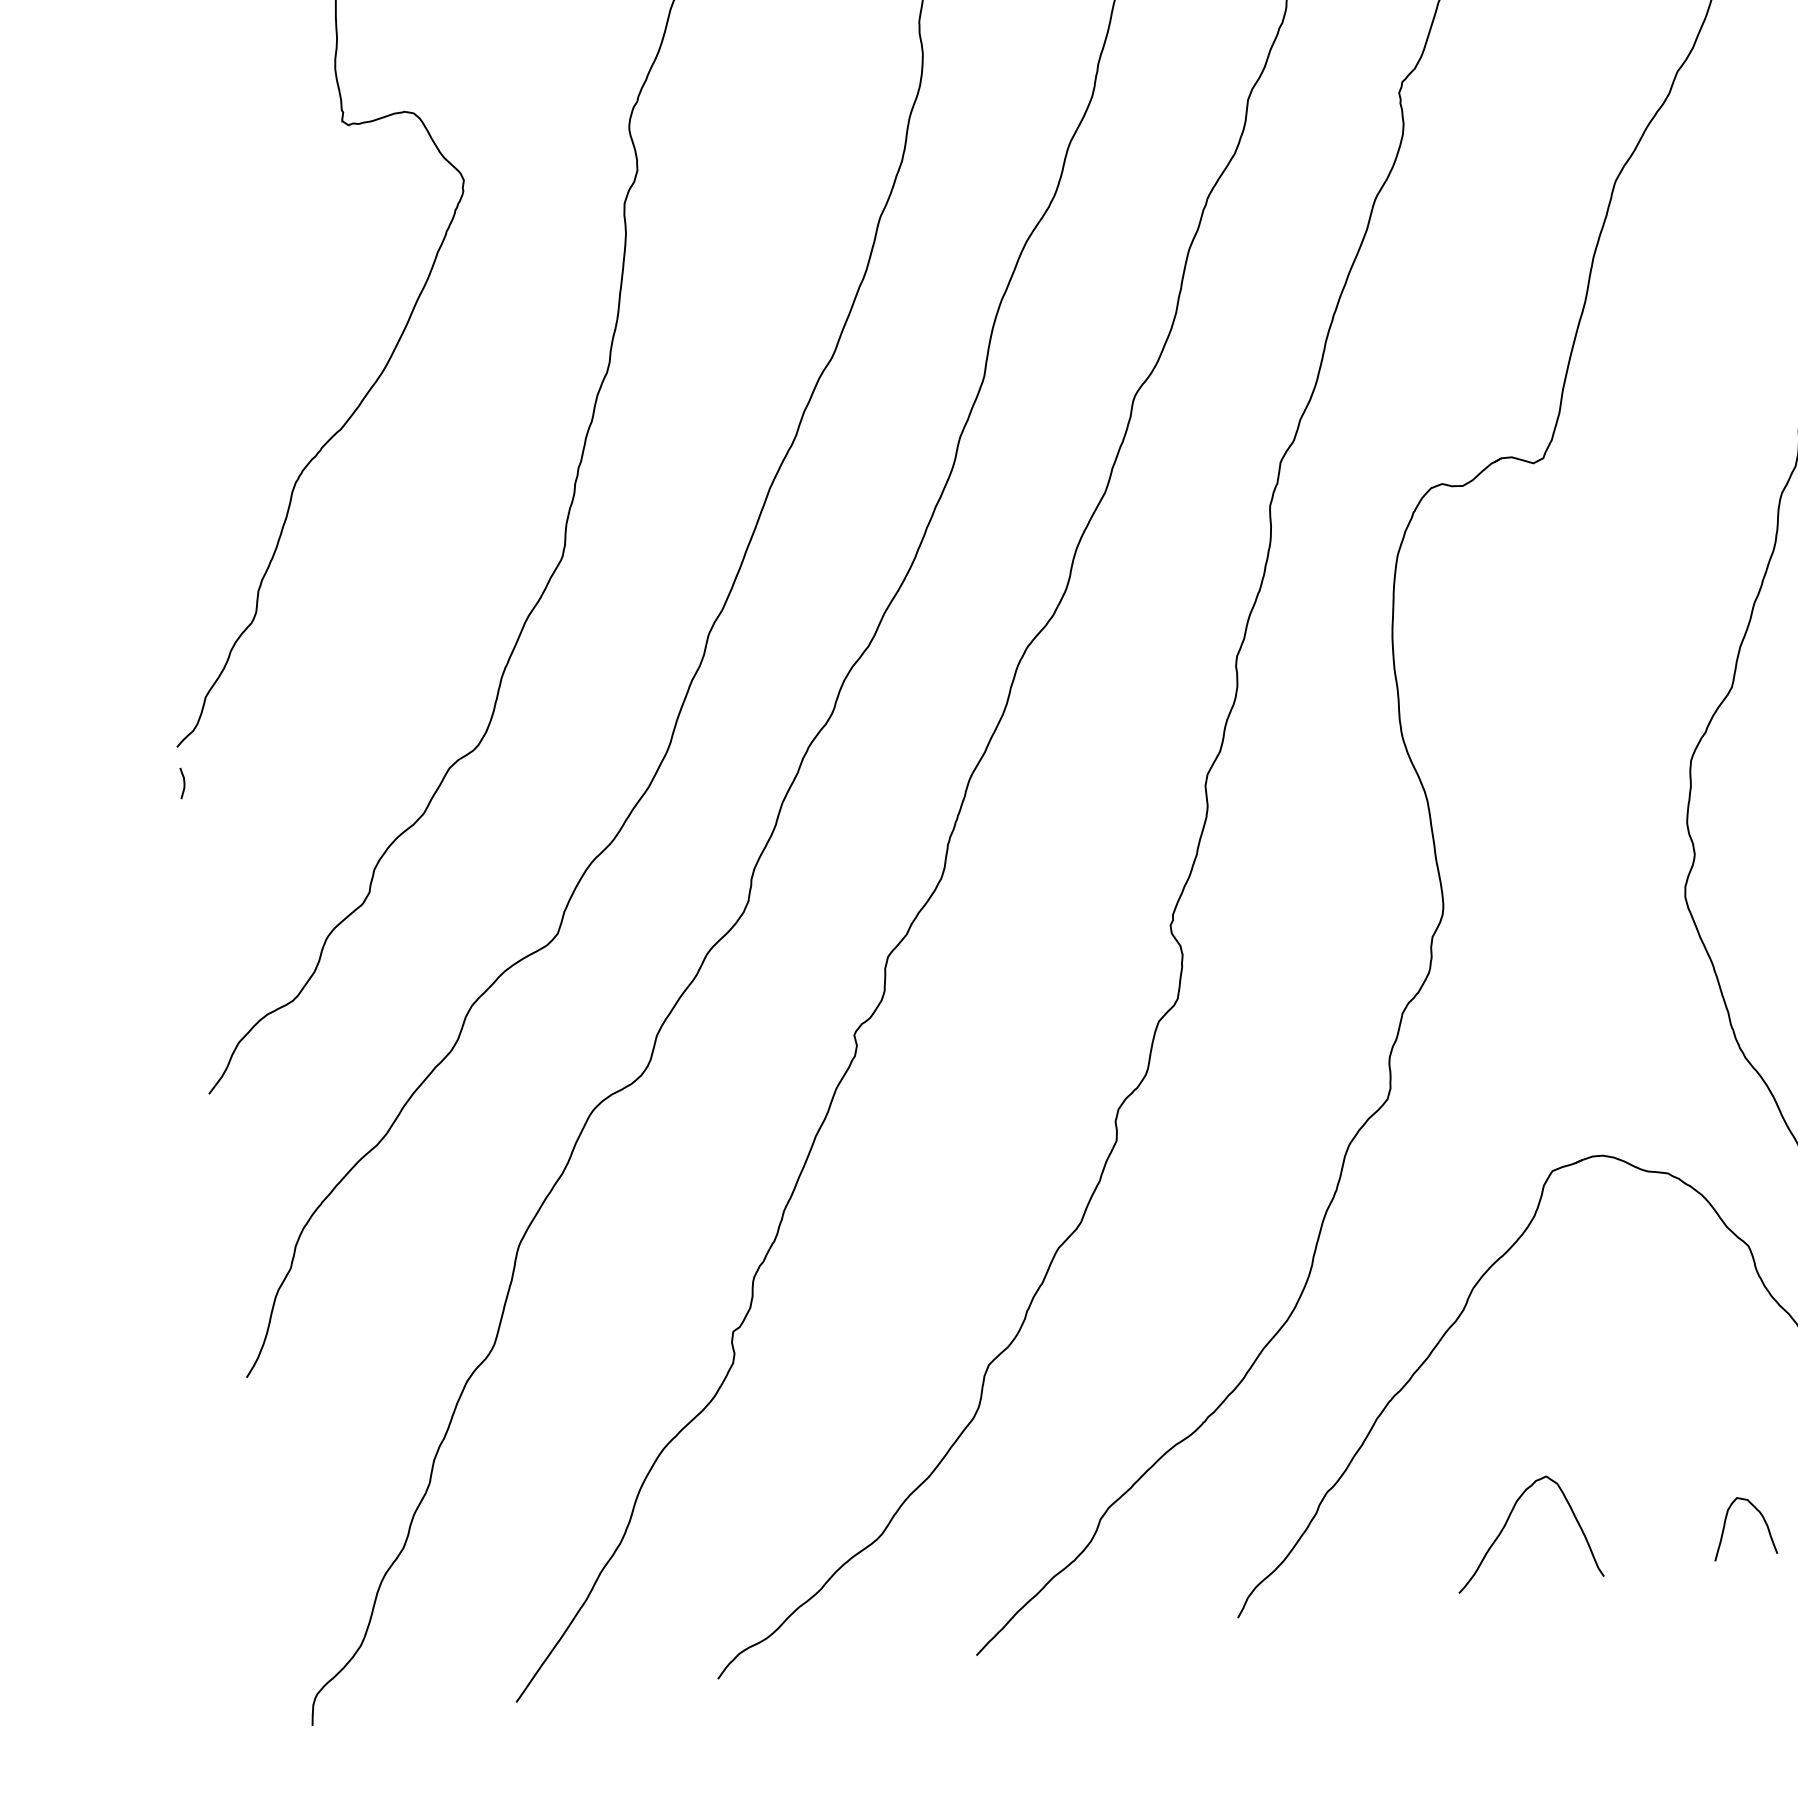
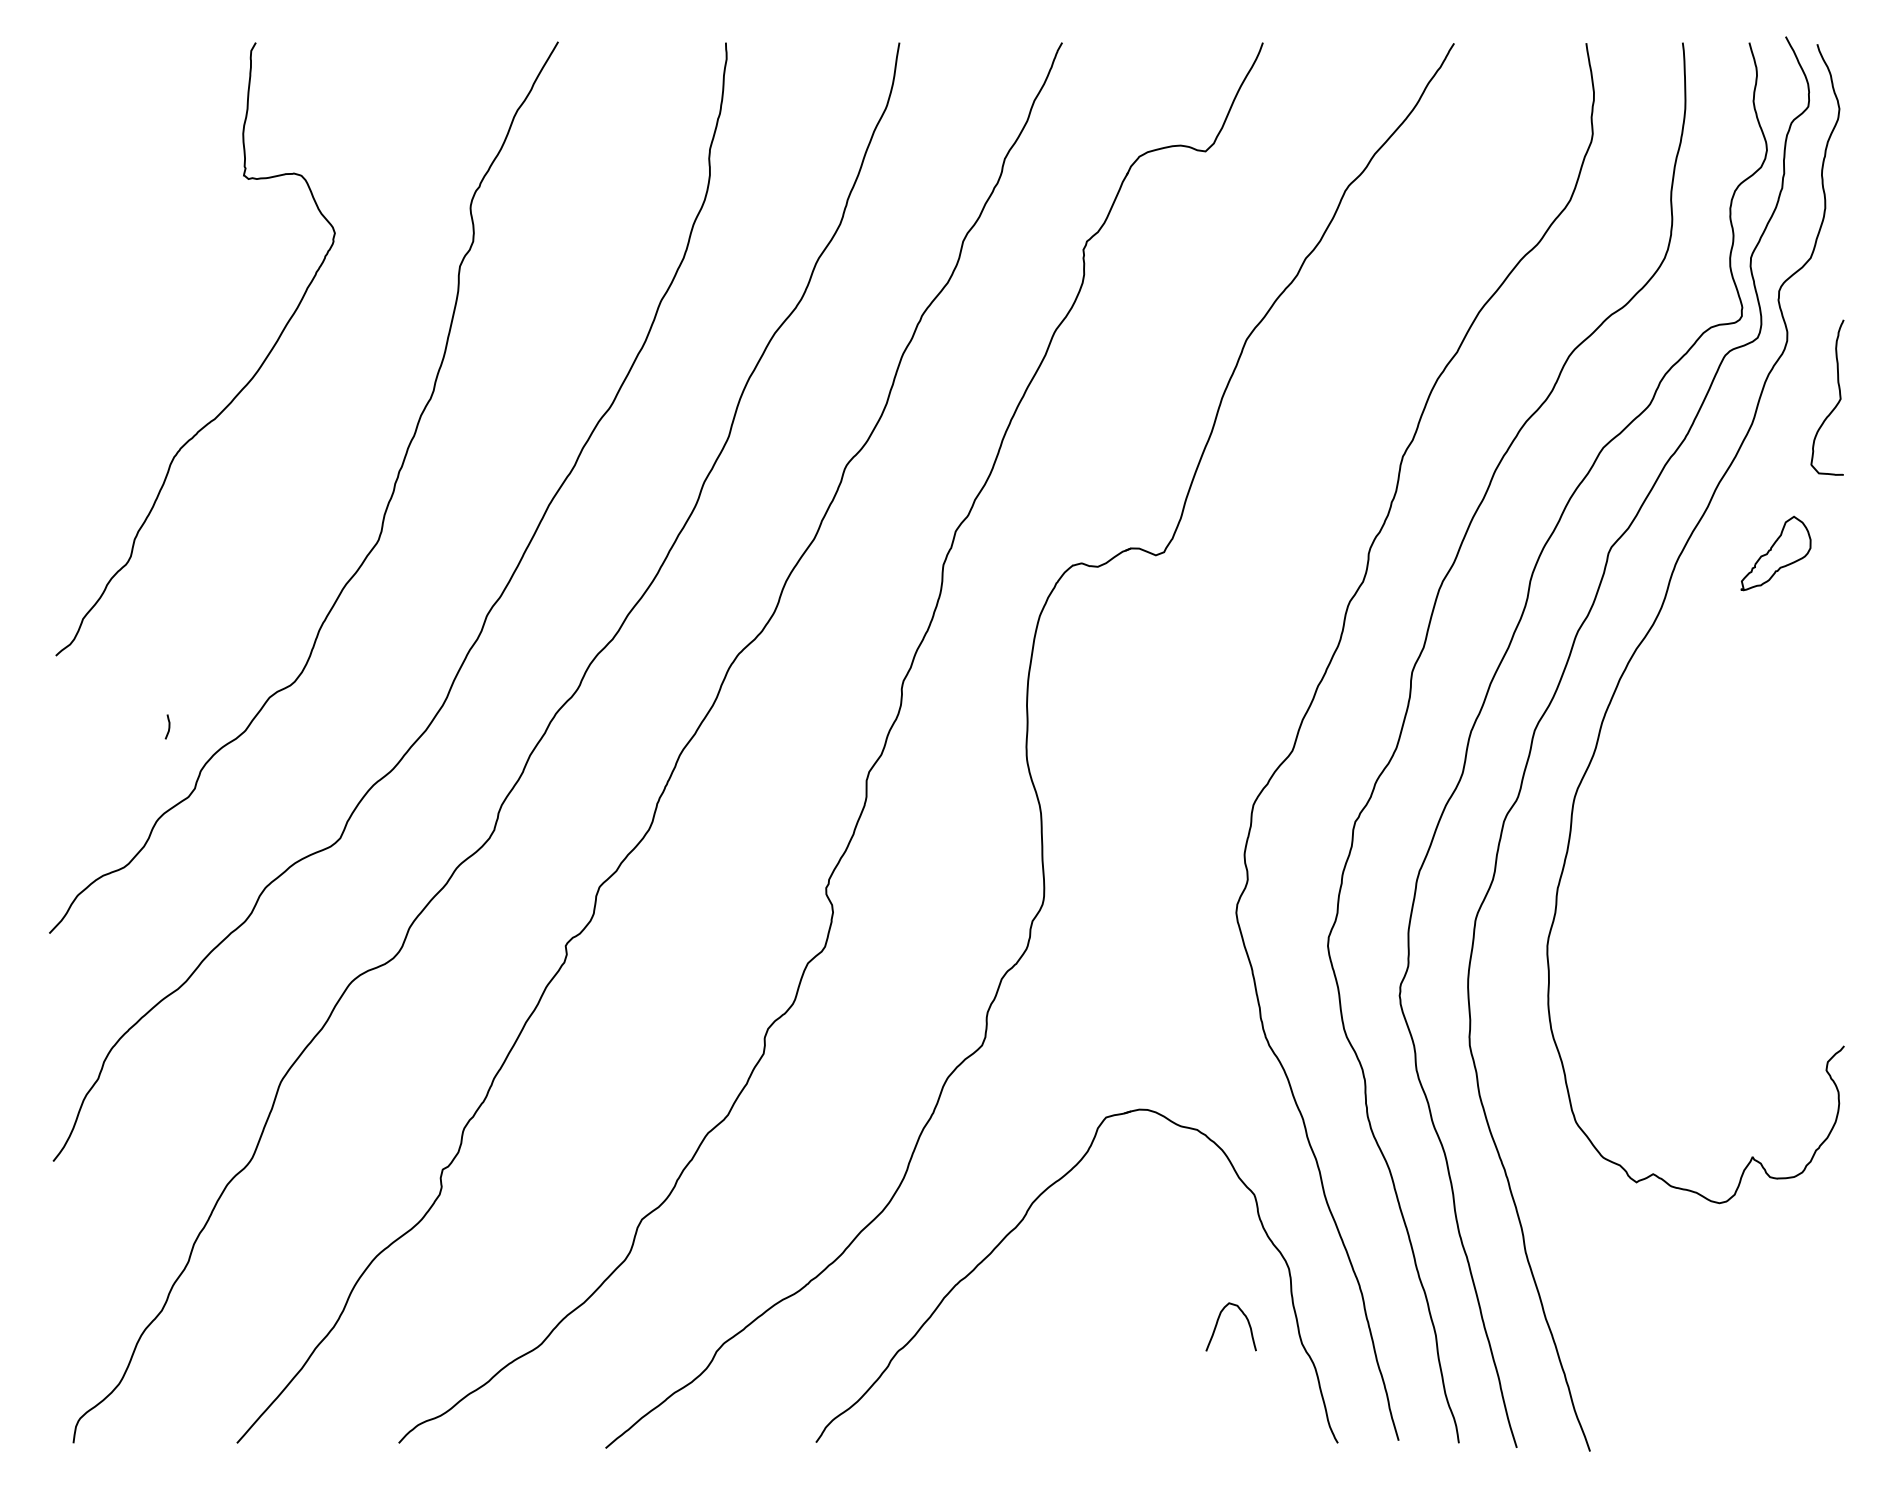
curve: (183, 782) -> (168, 726), moved
curve: (1508, 1520) -> (1039, 1390), removed
curve: (1726, 1522) -> (1218, 1321), moved

